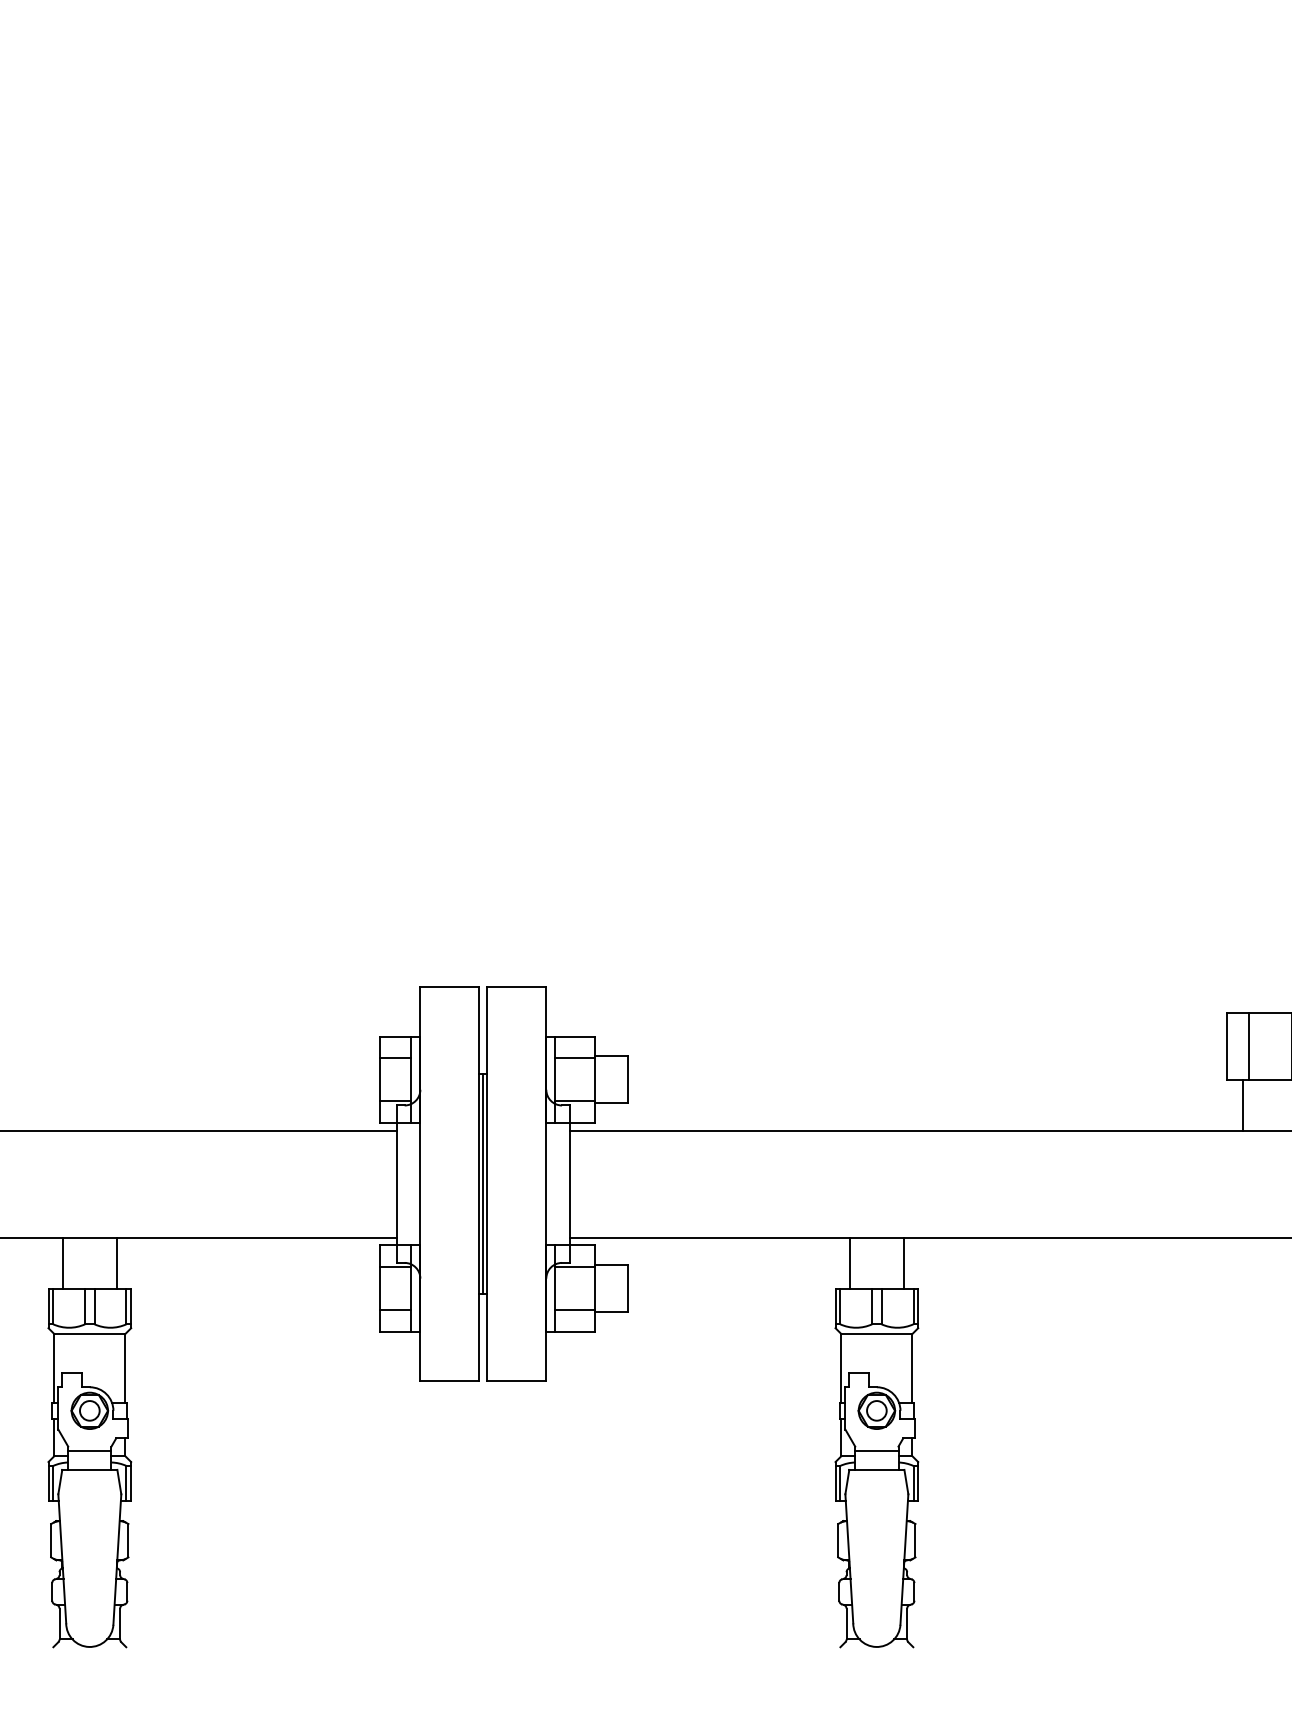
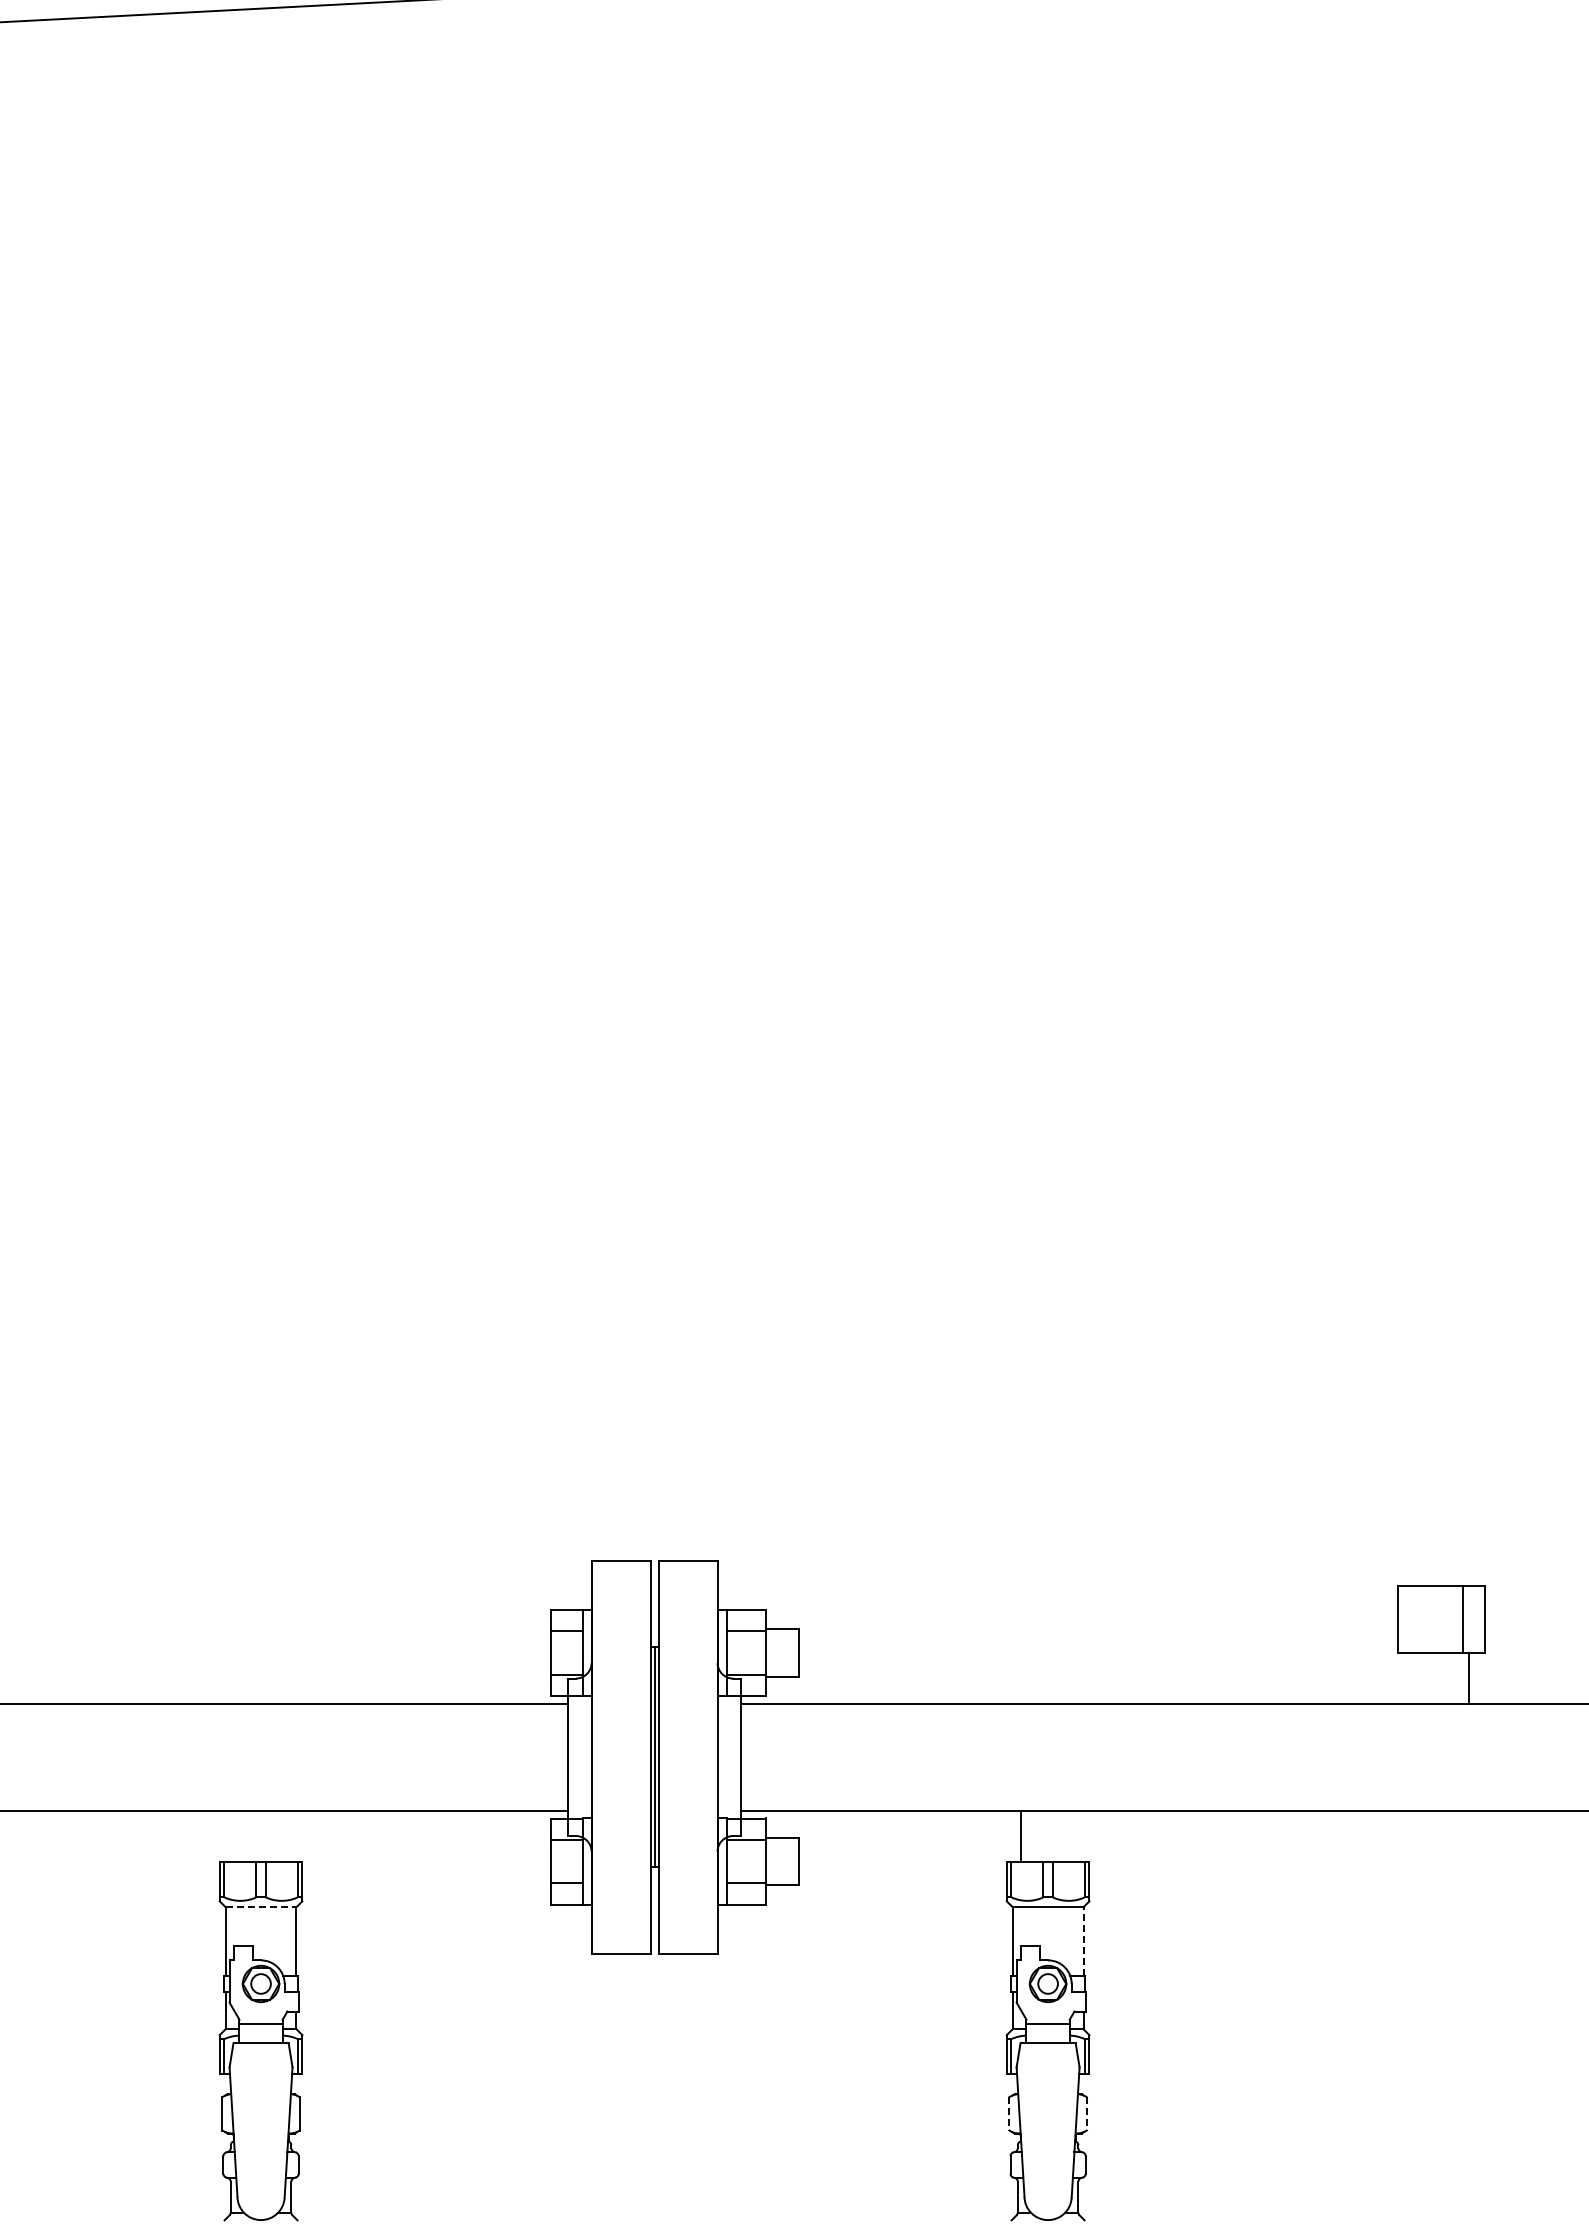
line: (1249, 1045) -> (1420, 1618), removed
line: (1243, 1104) -> (1414, 1677), removed
line: (62, 1262) -> (233, 1835), removed
line: (117, 1262) -> (288, 1835), removed
line: (904, 1262) -> (1075, 1835), removed
line: (90, 1334) -> (261, 1907), solid -> dashed
line: (912, 1368) -> (1083, 1941), solid -> dashed
line: (838, 1540) -> (1009, 2113), solid -> dashed
line: (915, 1540) -> (1086, 2113), solid -> dashed

